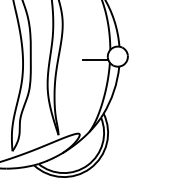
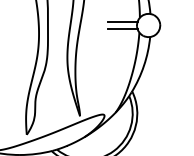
line: (95, 53) -> (122, 21), added

